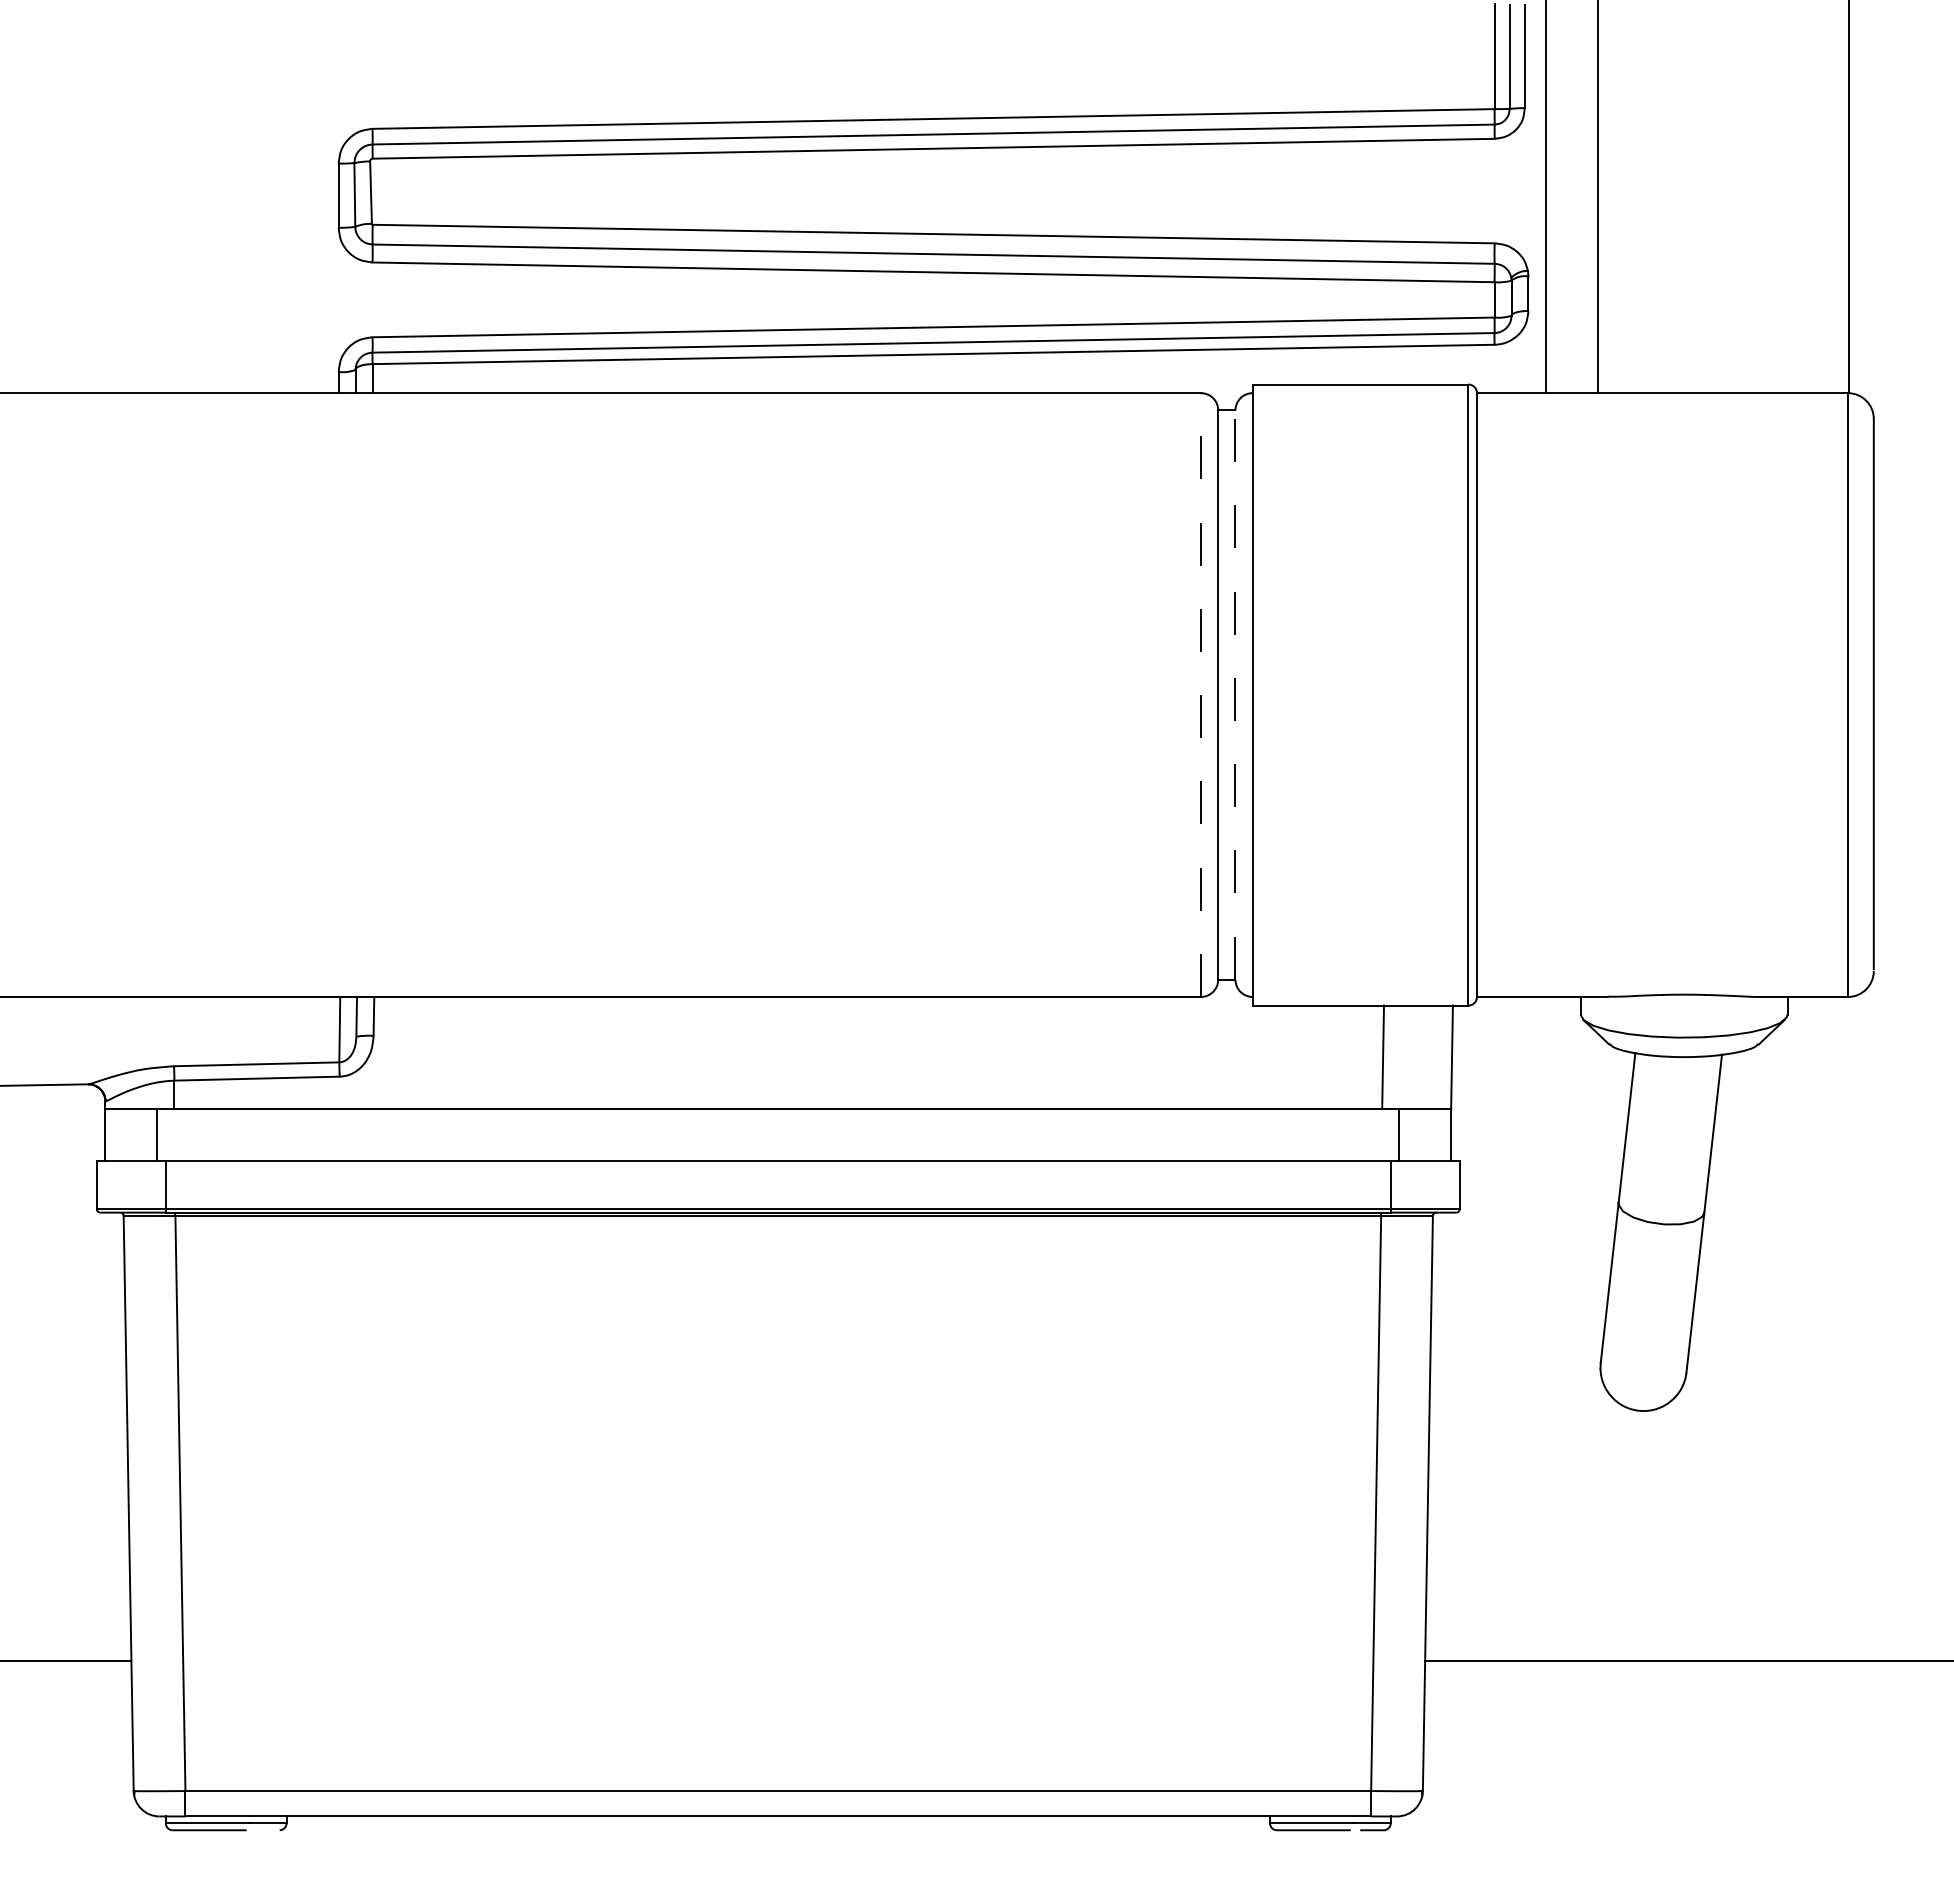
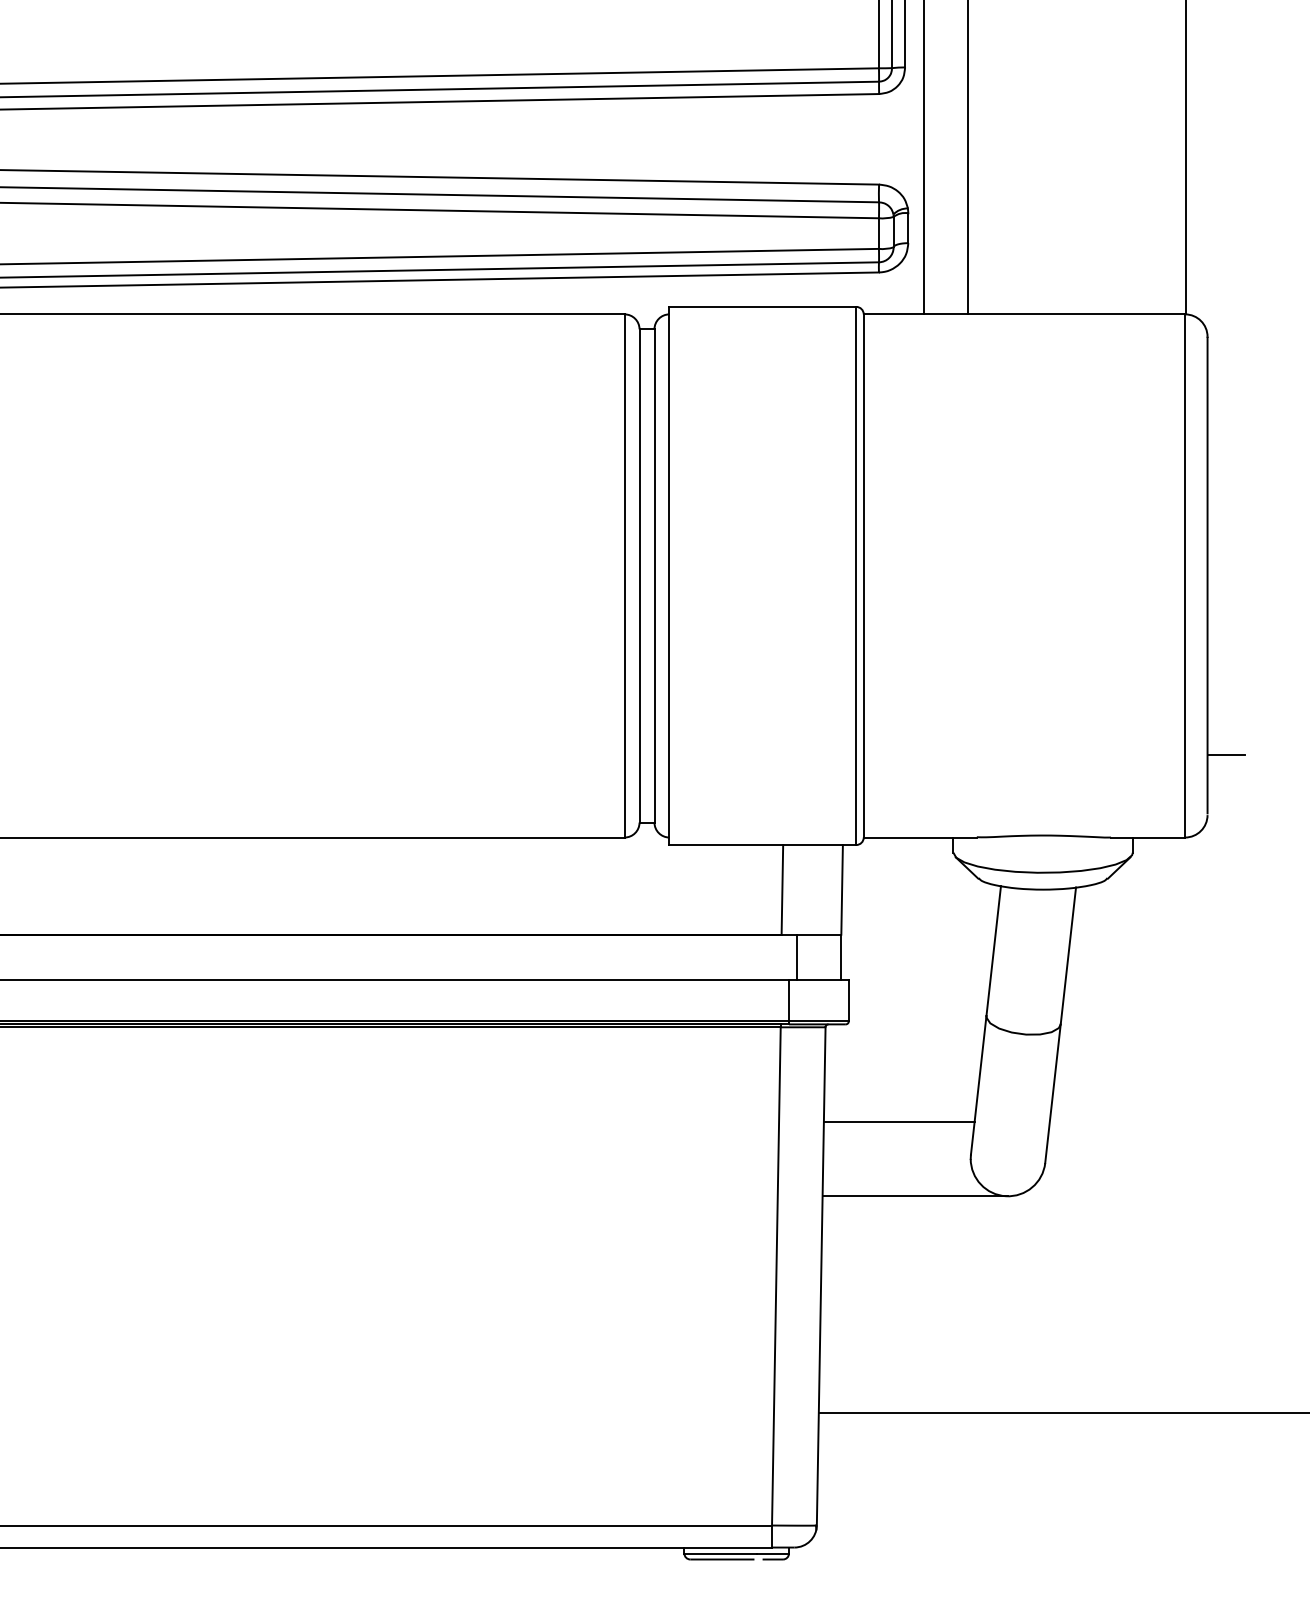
line: (1200, 695) -> (624, 576), dashed -> solid
line: (1235, 695) -> (654, 576), dashed -> solid
line: (1894, 902) -> (1225, 755), added
line: (1518, 1324) -> (899, 1121), added
line: (1536, 1411) -> (915, 1196), added

